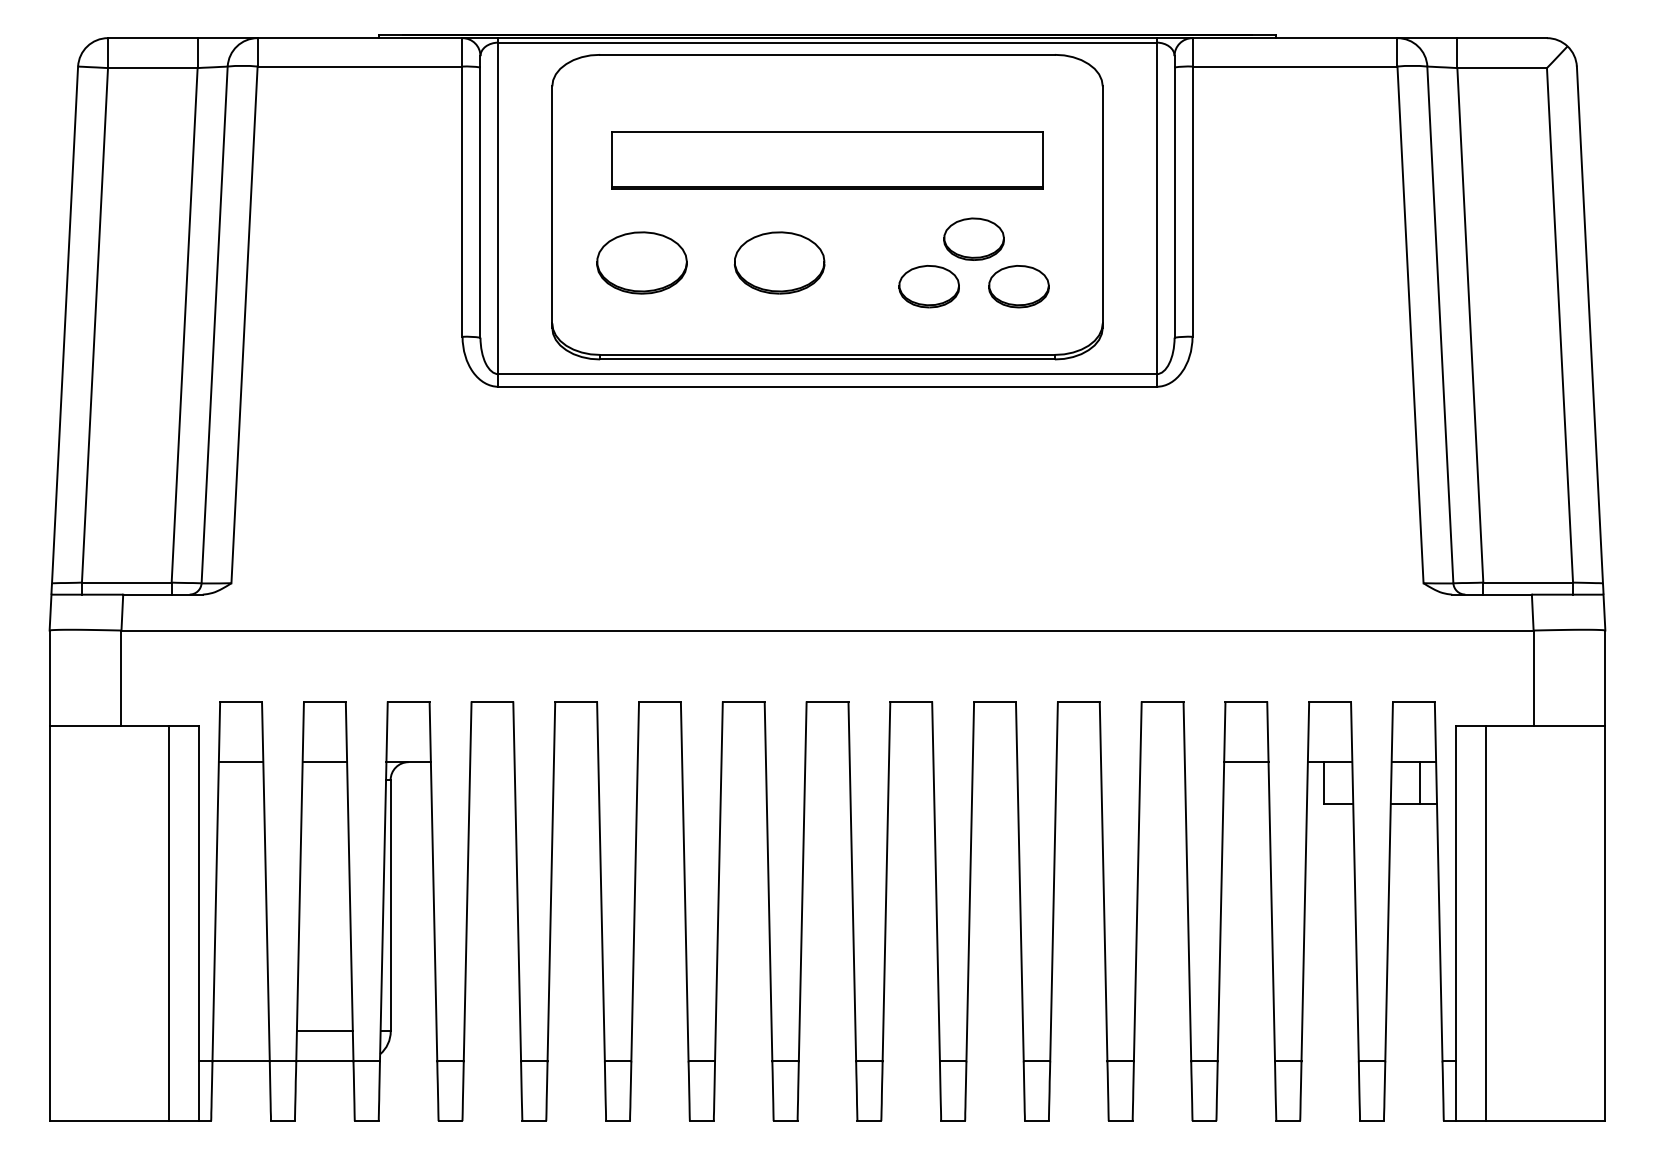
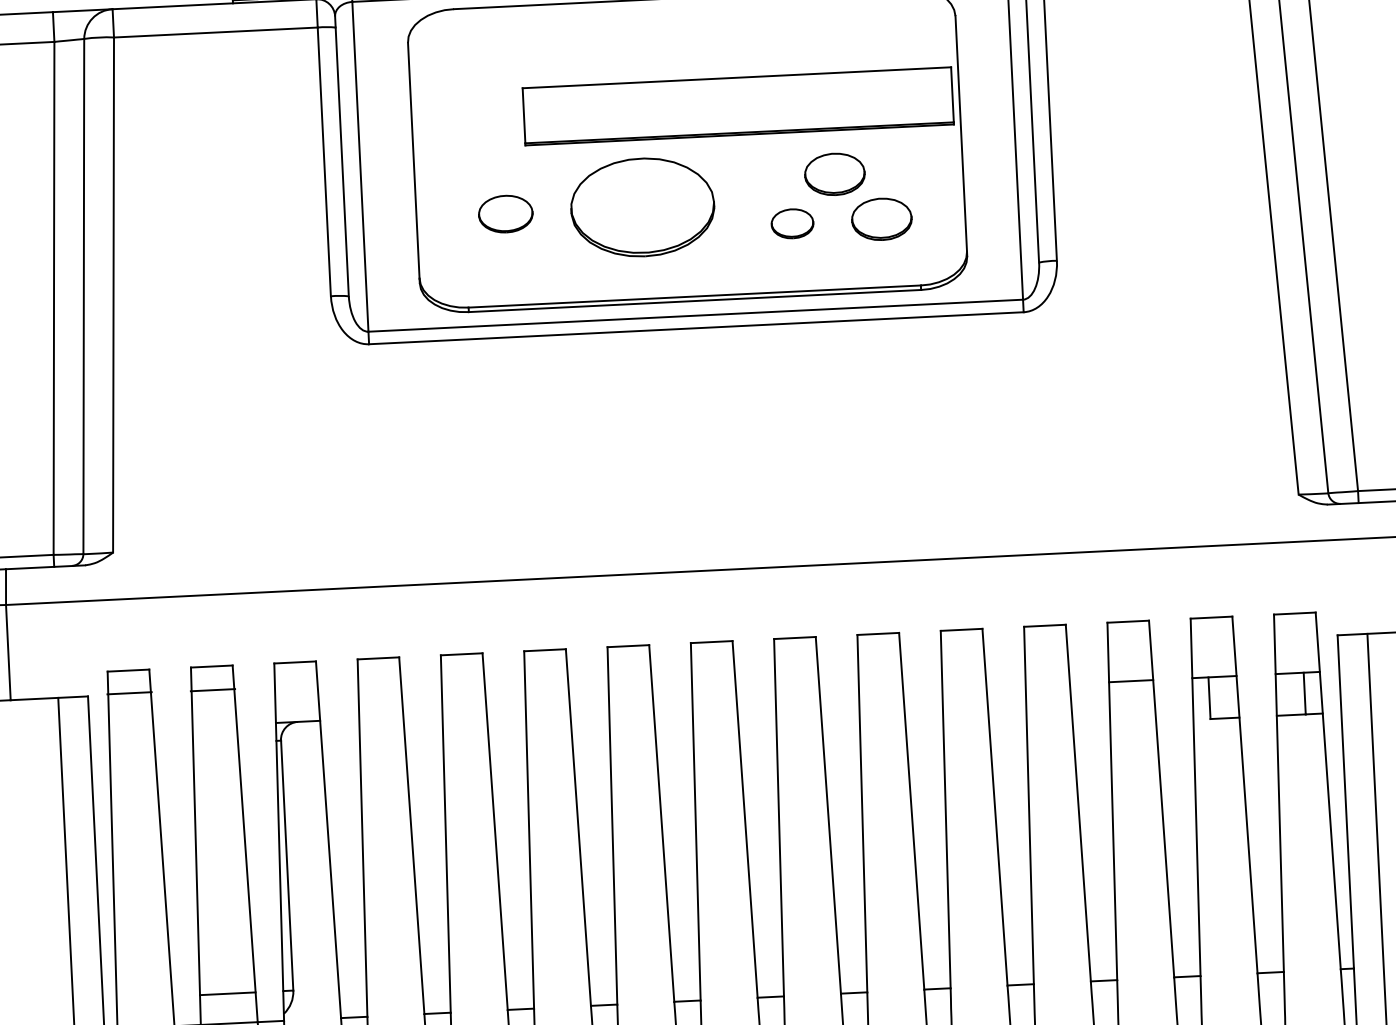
part: (827, 160) -> (738, 106), moved
part: (641, 262) -> (505, 213), size x0.6
part: (779, 262) -> (642, 206), size x1.6
part: (928, 286) -> (791, 223), size x0.7
line: (240, 762) -> (129, 693), moved
line: (324, 762) -> (212, 690), moved

